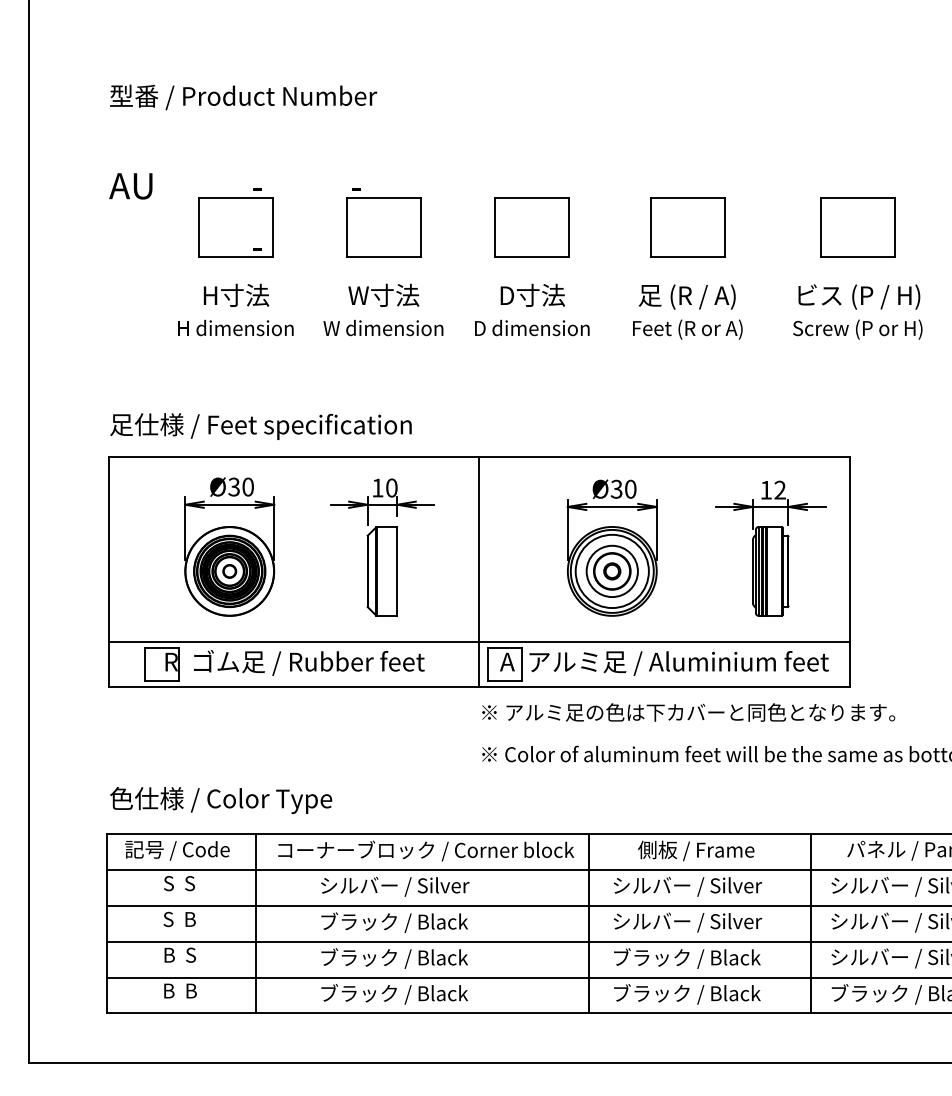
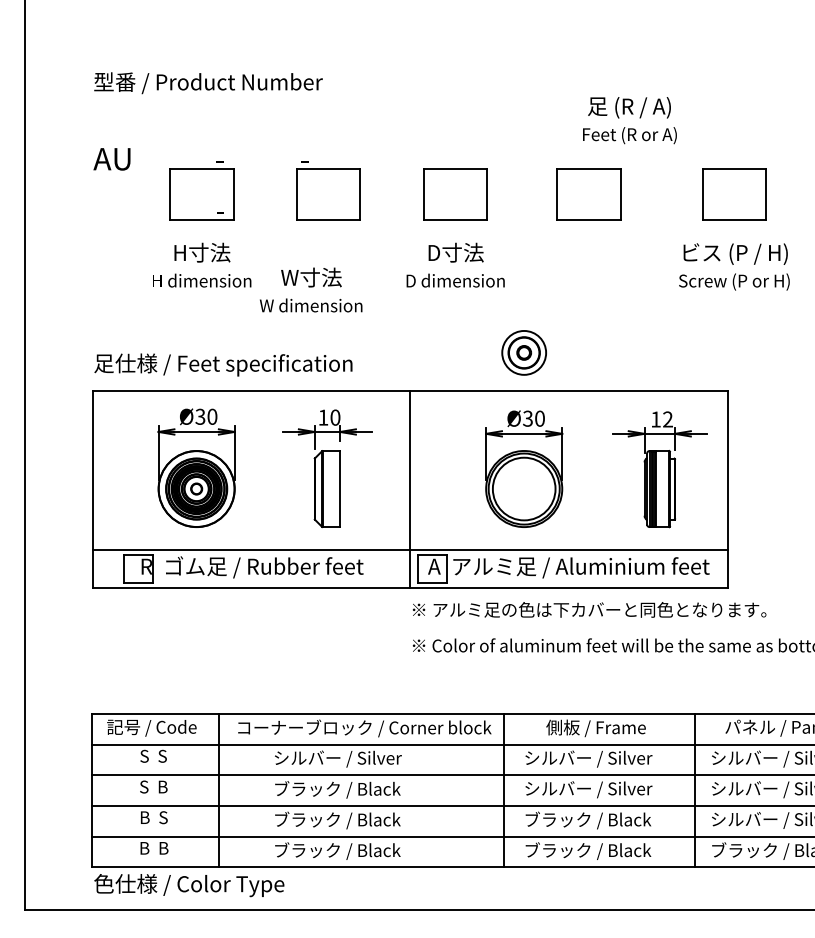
text: (383, 309) -> (311, 289), moved
text: (687, 311) -> (629, 120), moved
part: (611, 570) -> (523, 352), moved
text: (221, 800) -> (189, 885), moved

